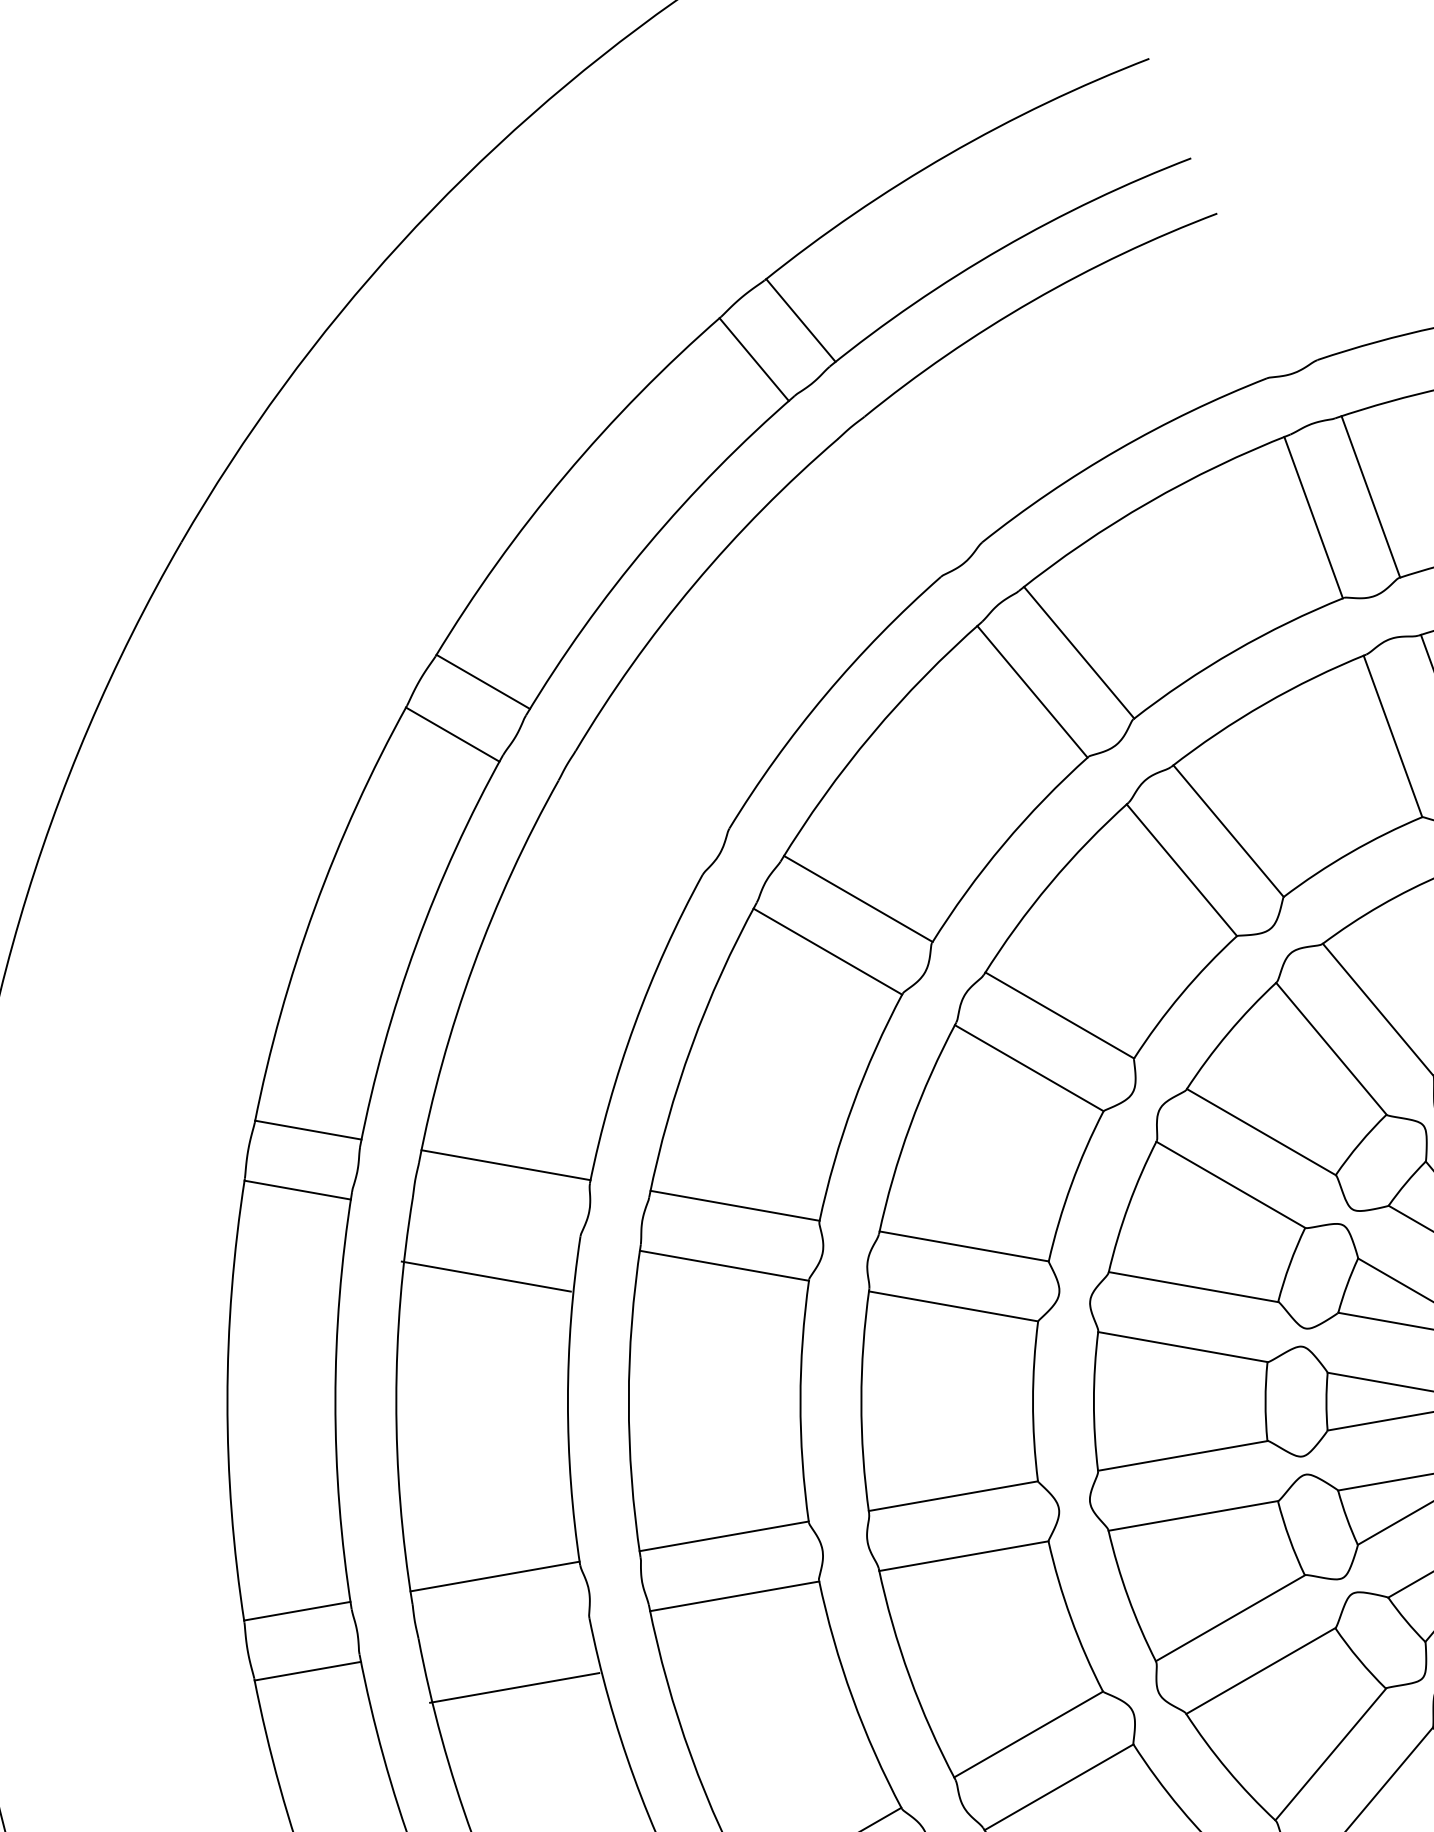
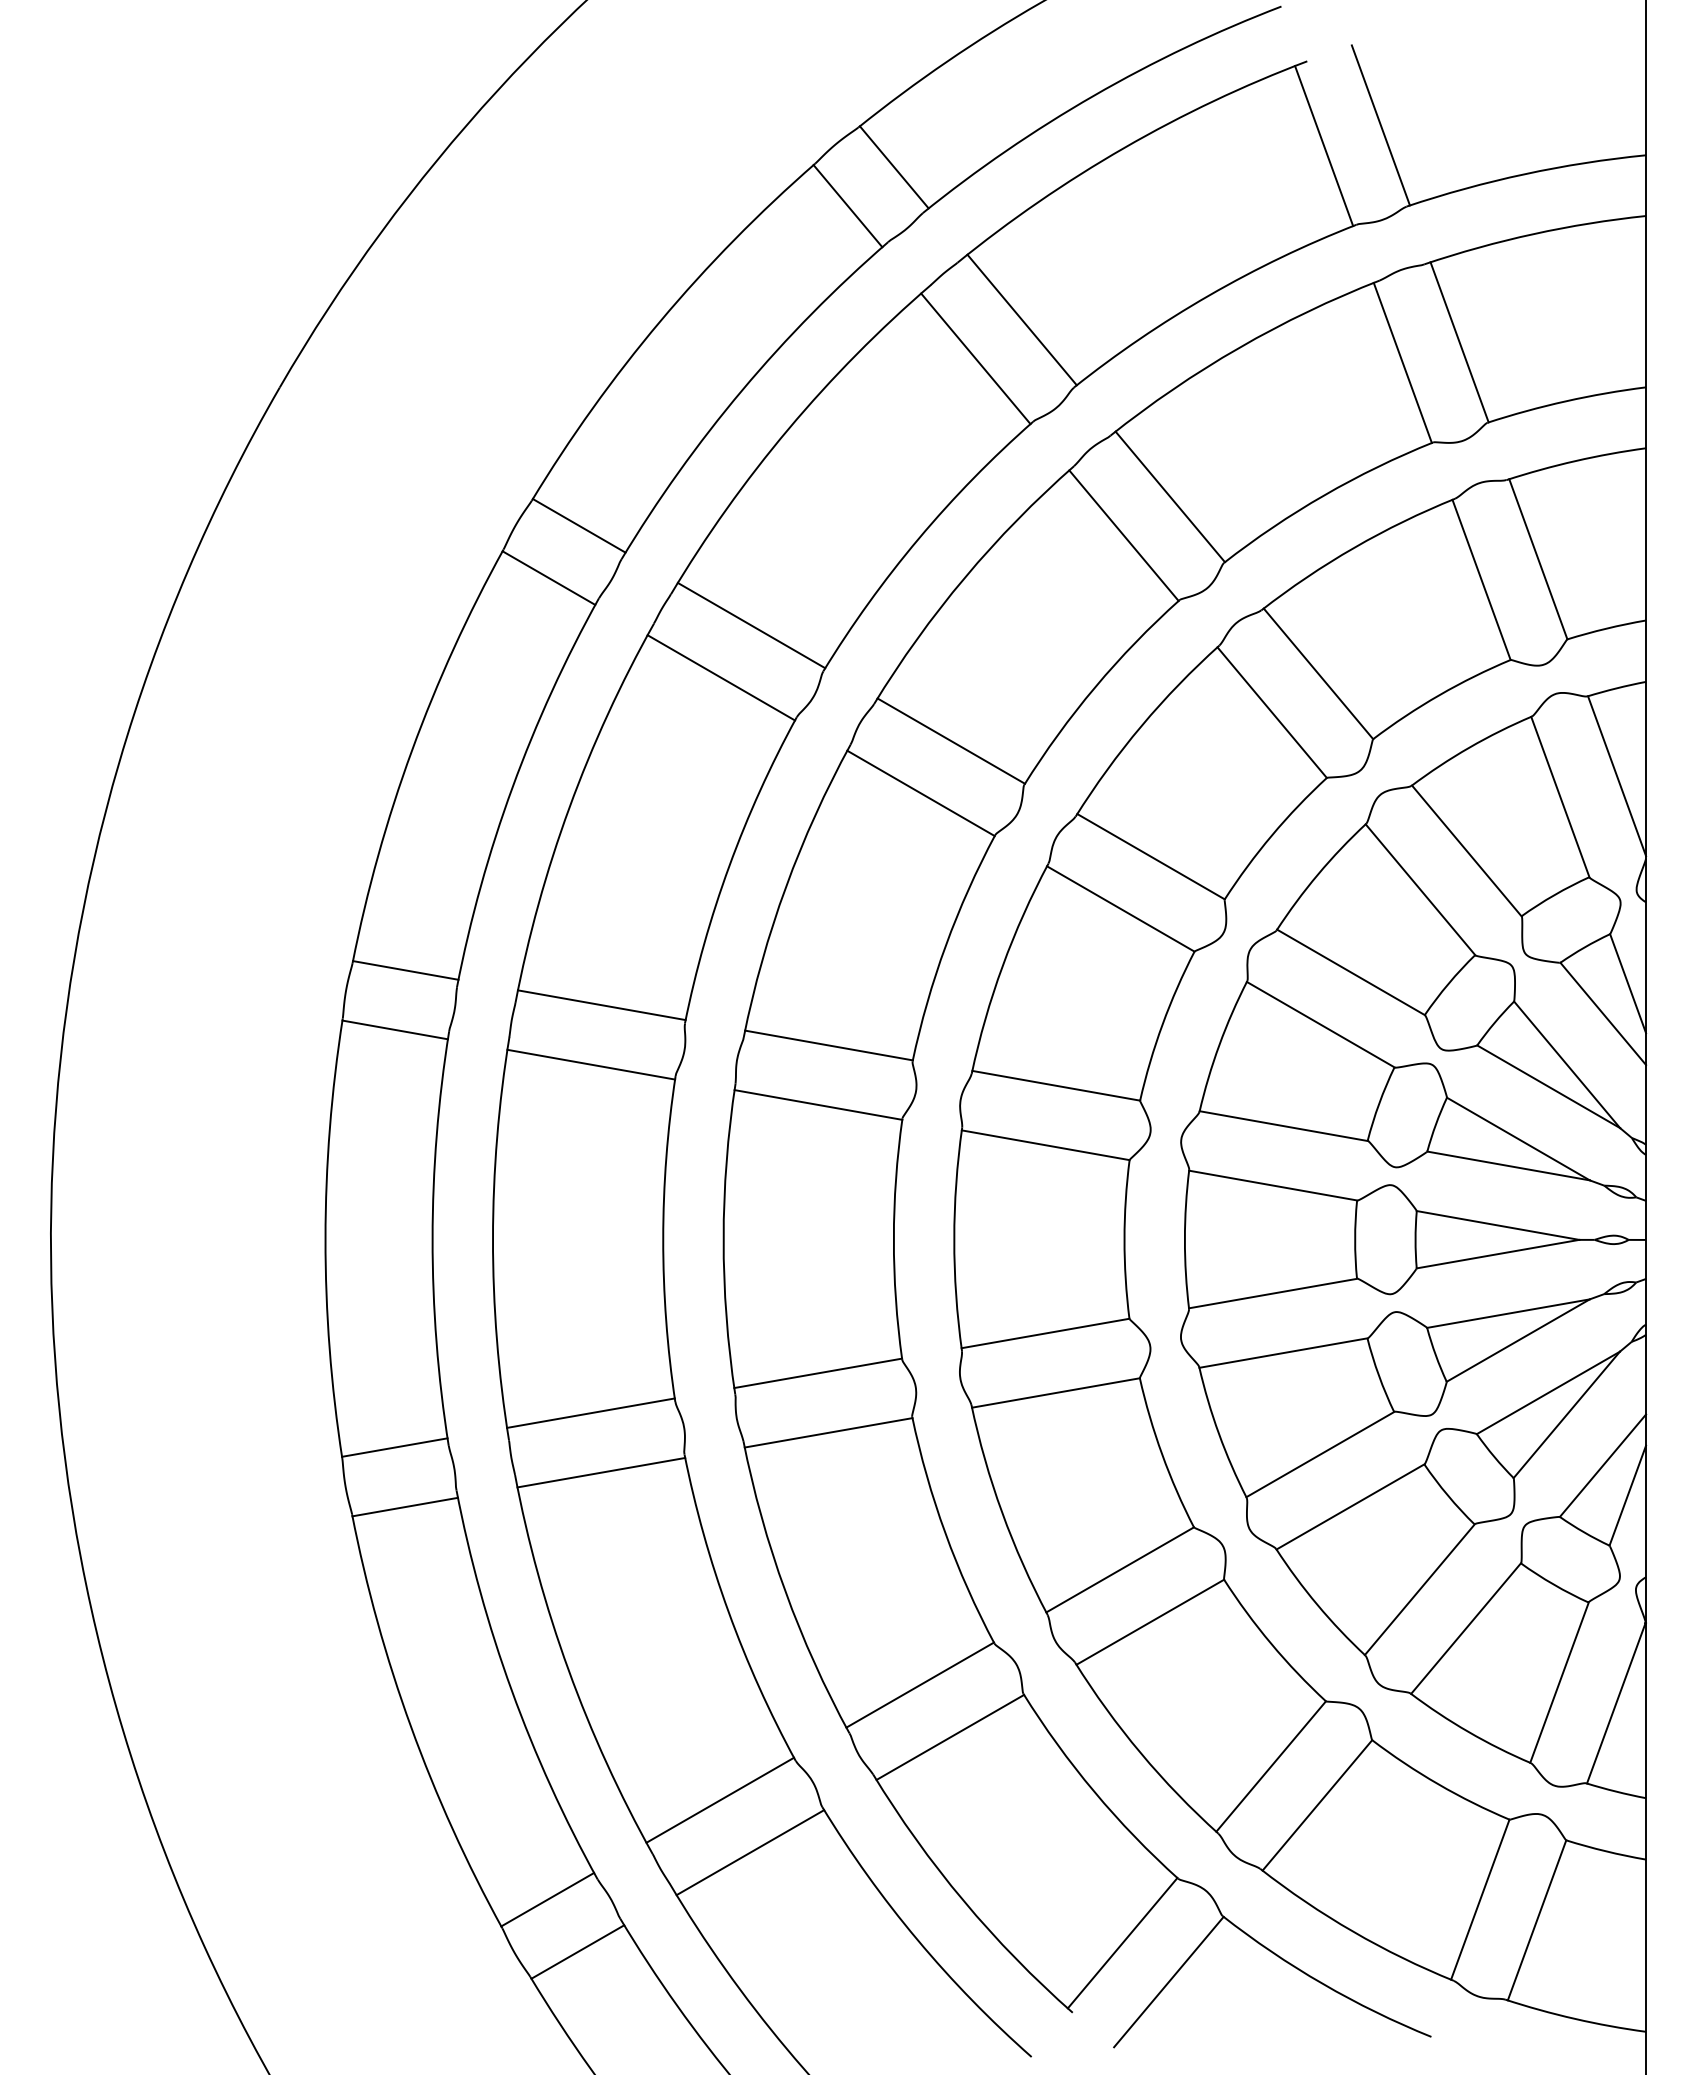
line: (1291, 278) -> (1380, 125), added
line: (1234, 299) -> (1324, 146), added
line: (929, 473) -> (1021, 319), added
line: (882, 513) -> (975, 358), added
line: (656, 782) -> (751, 625), added
line: (626, 834) -> (721, 677), added
line: (486, 1276) -> (591, 1064), moved
line: (514, 1687) -> (601, 1472), moved

